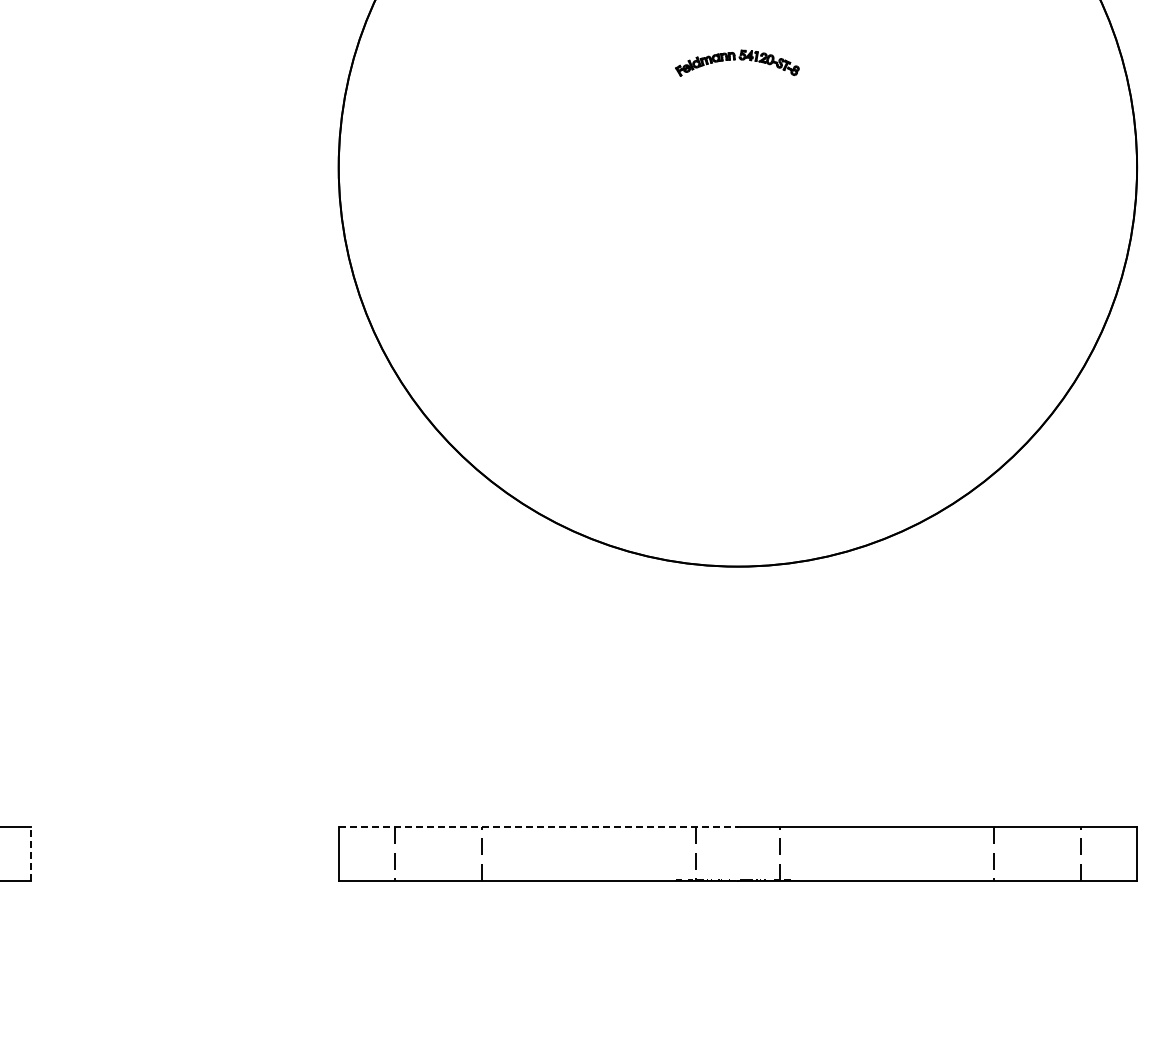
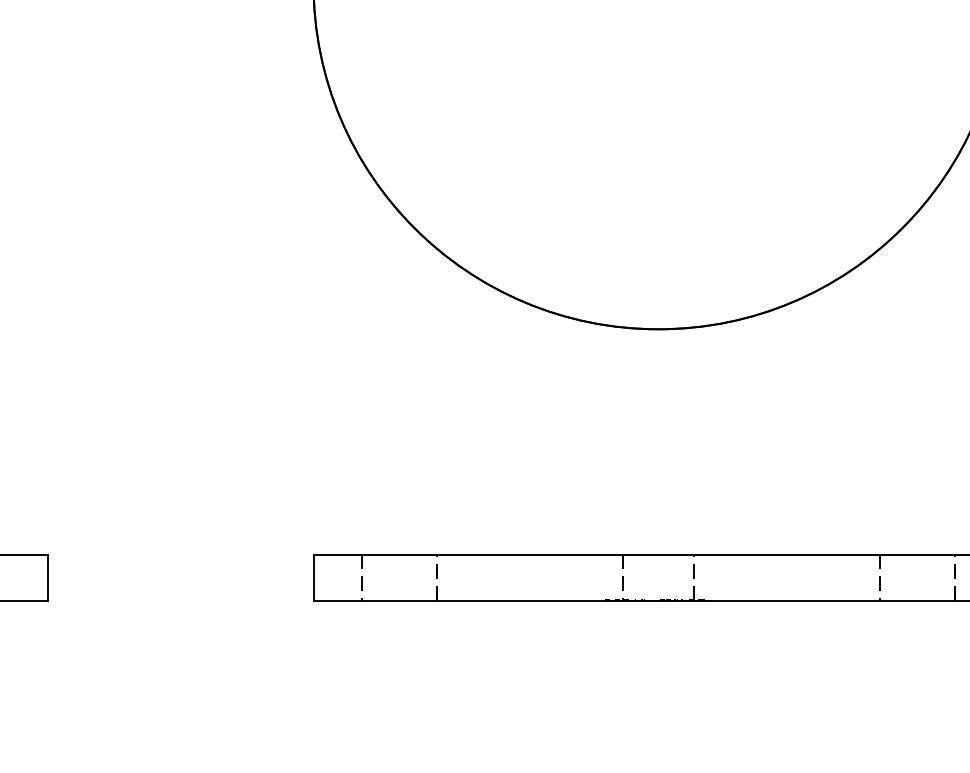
line: (538, 827) -> (486, 554), dashed -> solid
line: (30, 853) -> (47, 577), dashed -> solid

